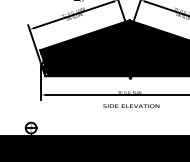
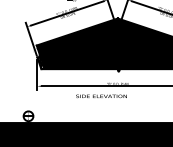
text: (131, 106) -> (101, 96), moved

